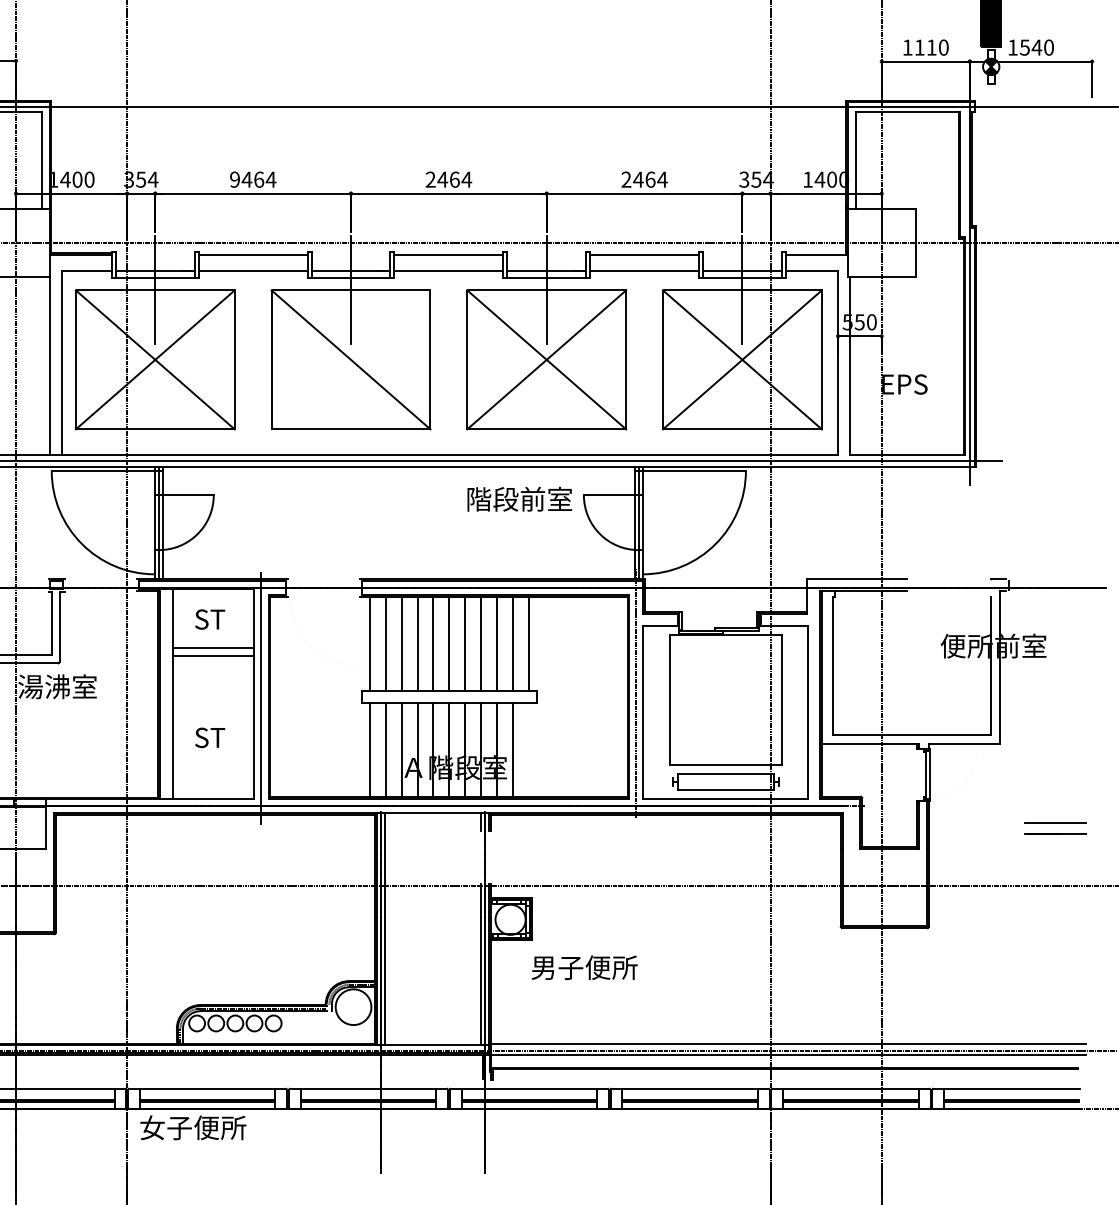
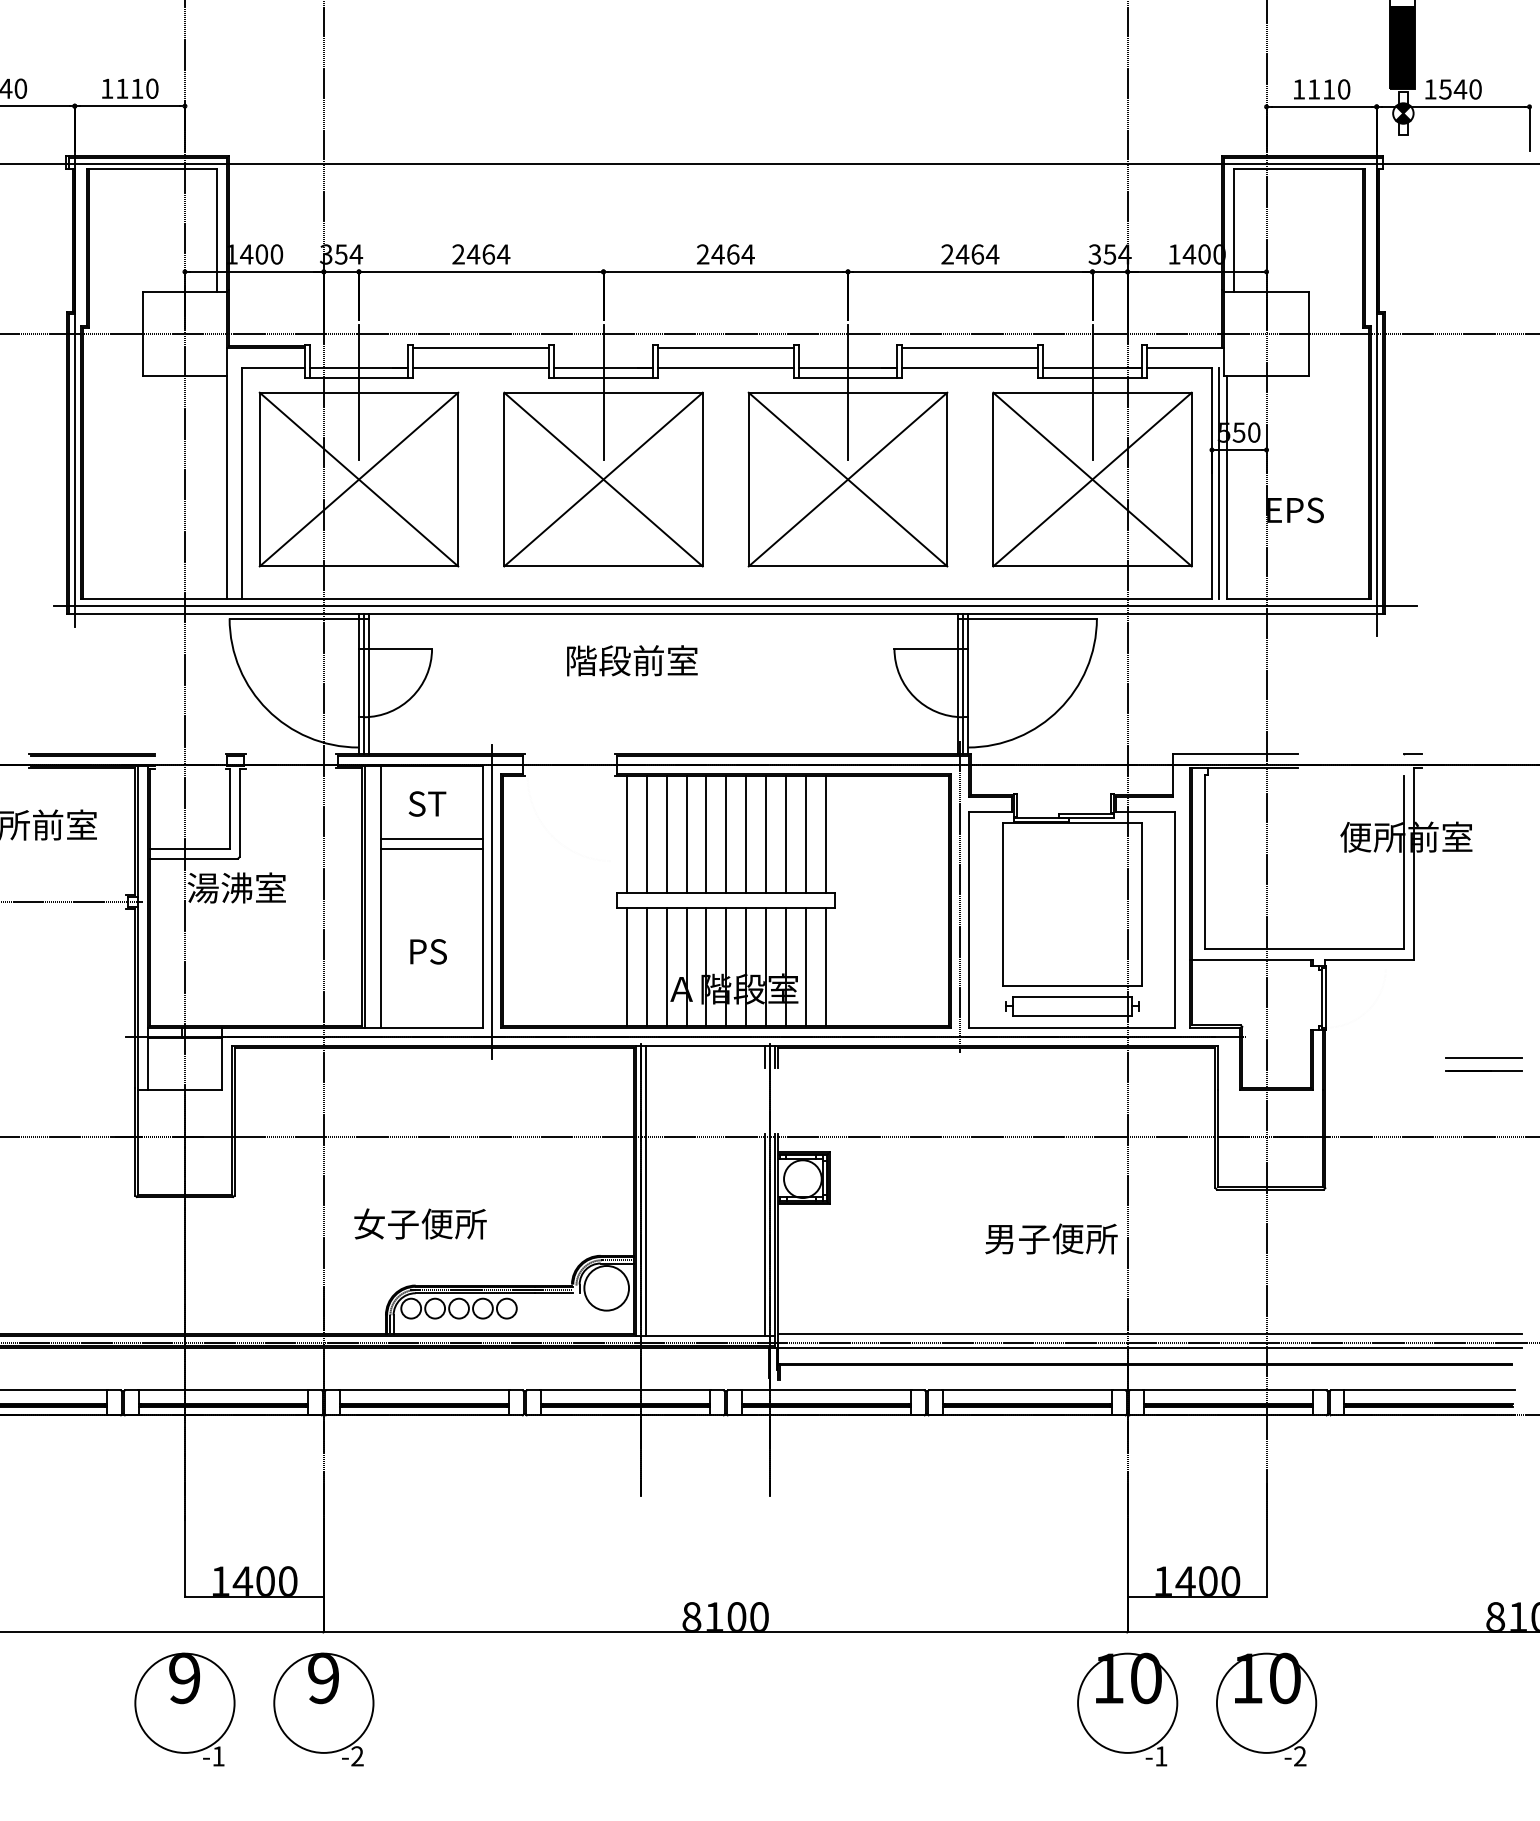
text: (234, 179) -> (458, 254), 9464 -> 2464
line: (351, 359) -> (603, 479), added
line: (844, 362) -> (1219, 482), added
text: (519, 499) -> (632, 660), moved
text: (210, 737) -> (427, 951), ST -> PS
line: (528, 749) -> (825, 966), added
text: (584, 967) -> (1051, 1238), moved
text: (193, 1127) -> (420, 1223), moved

